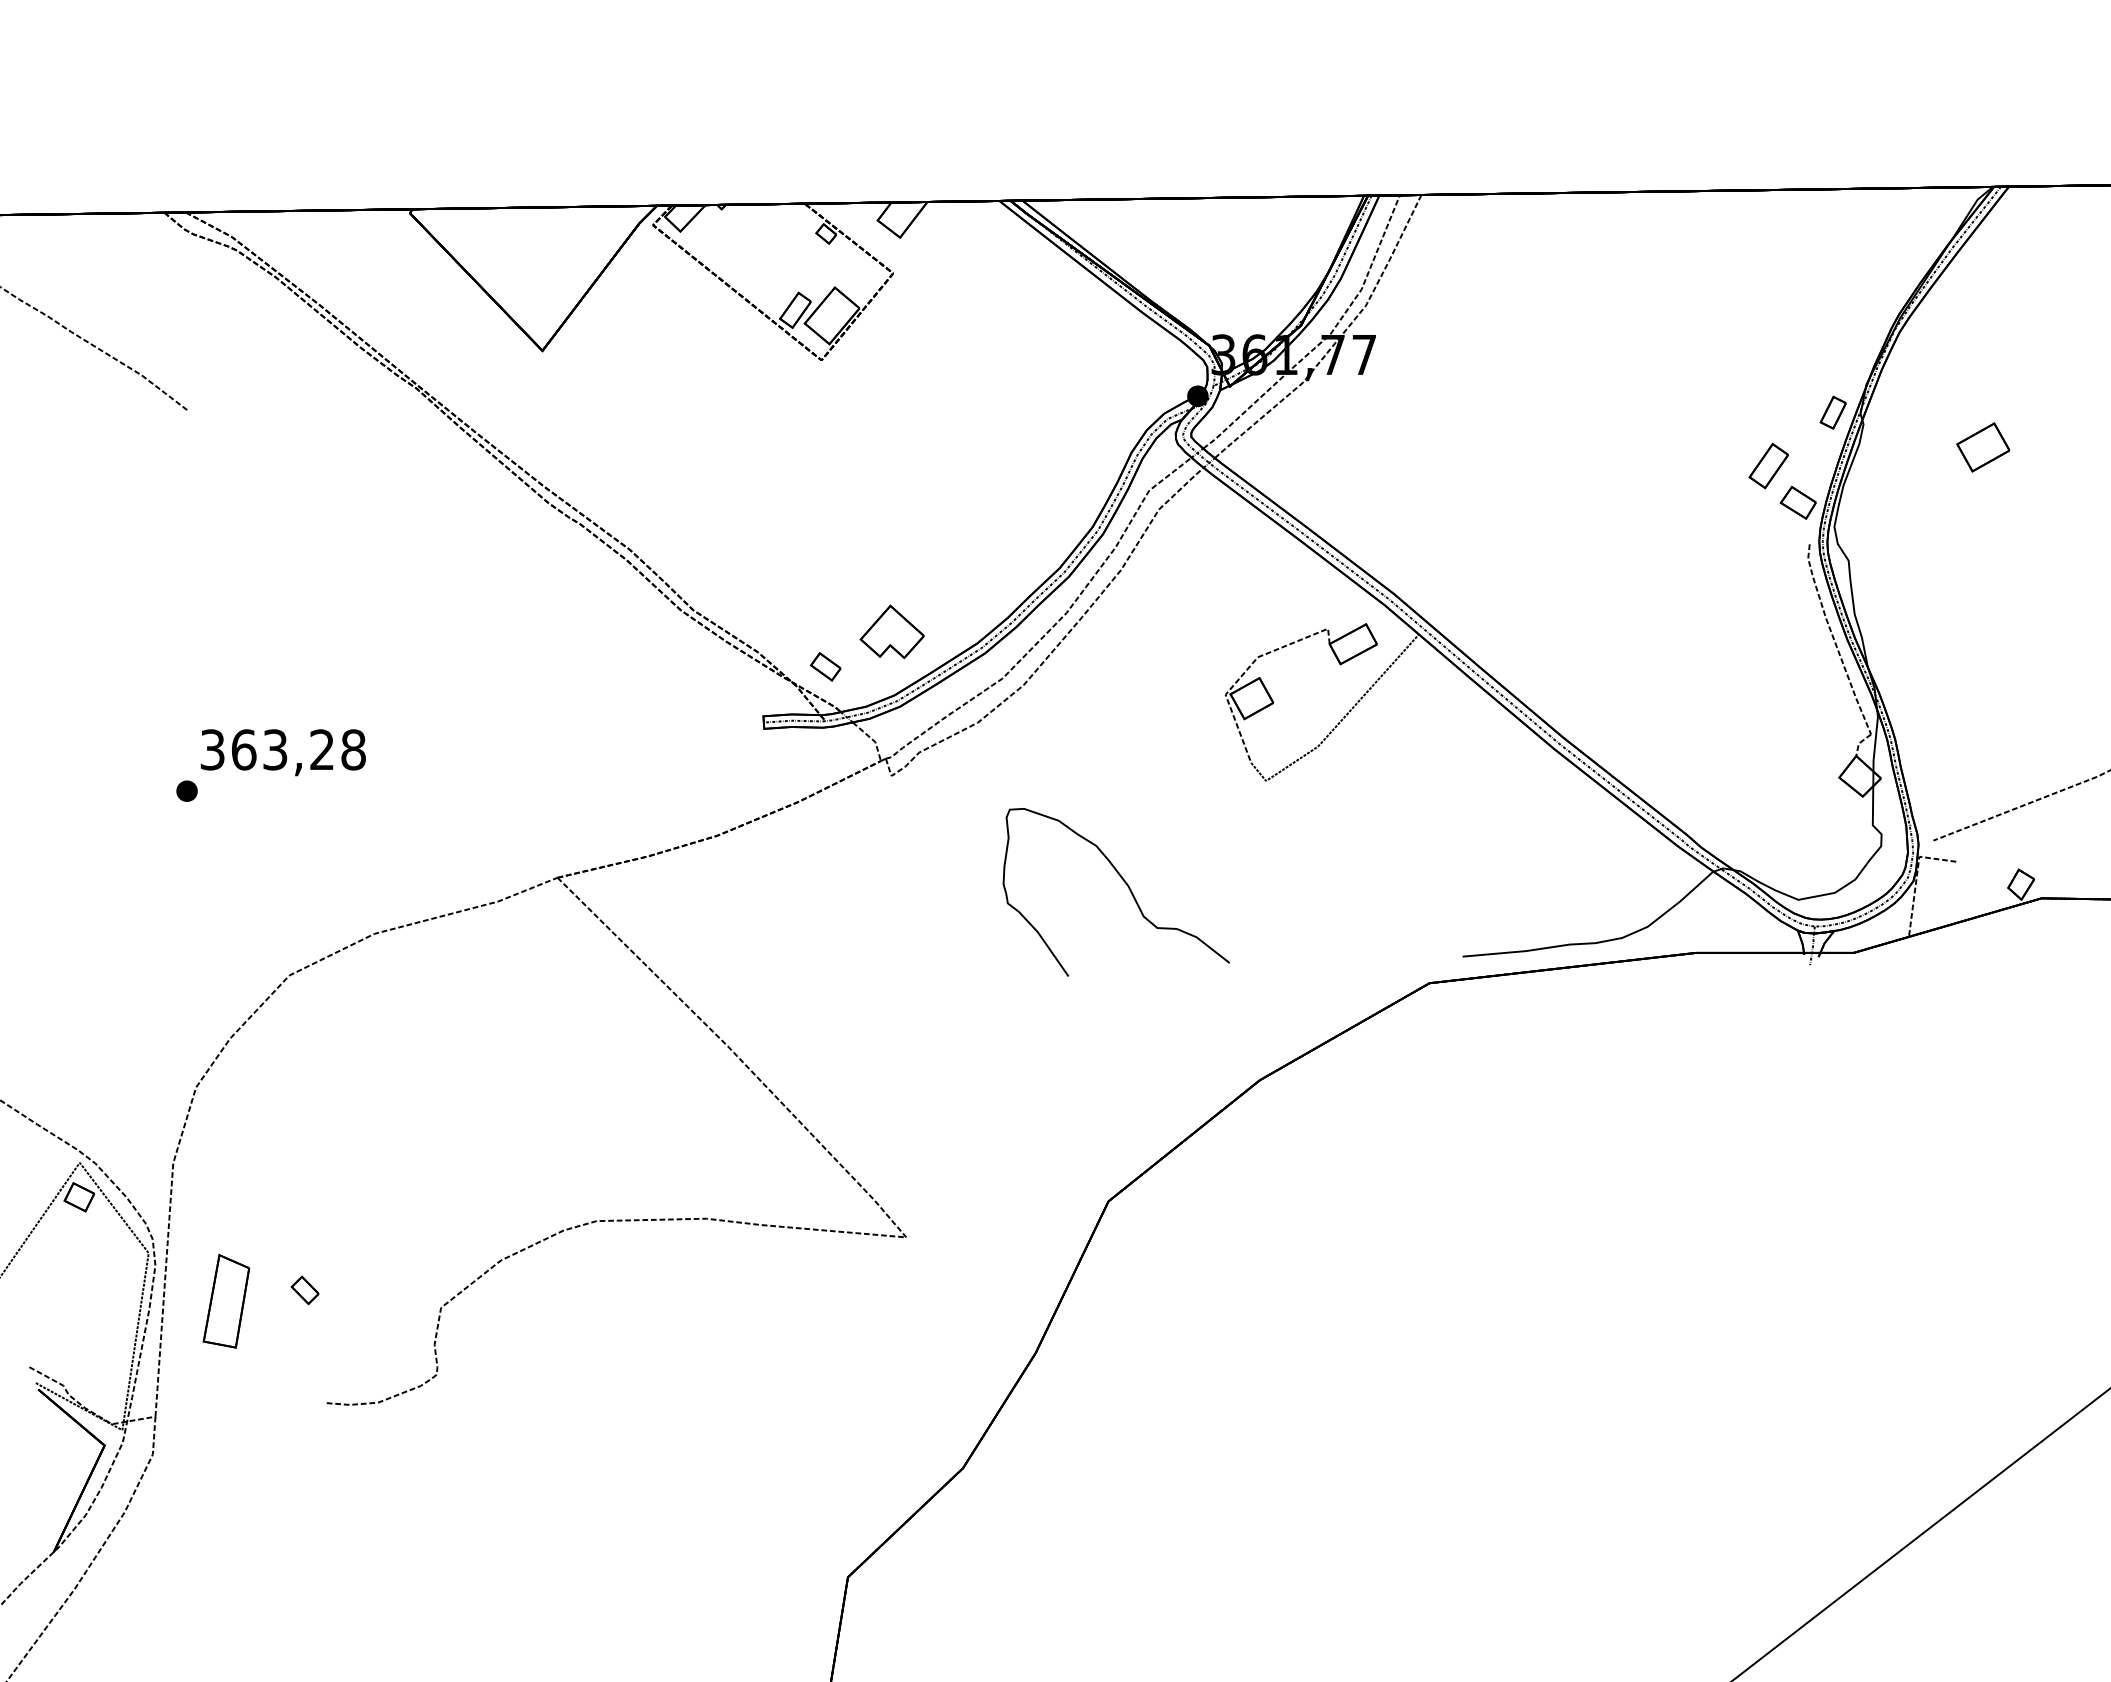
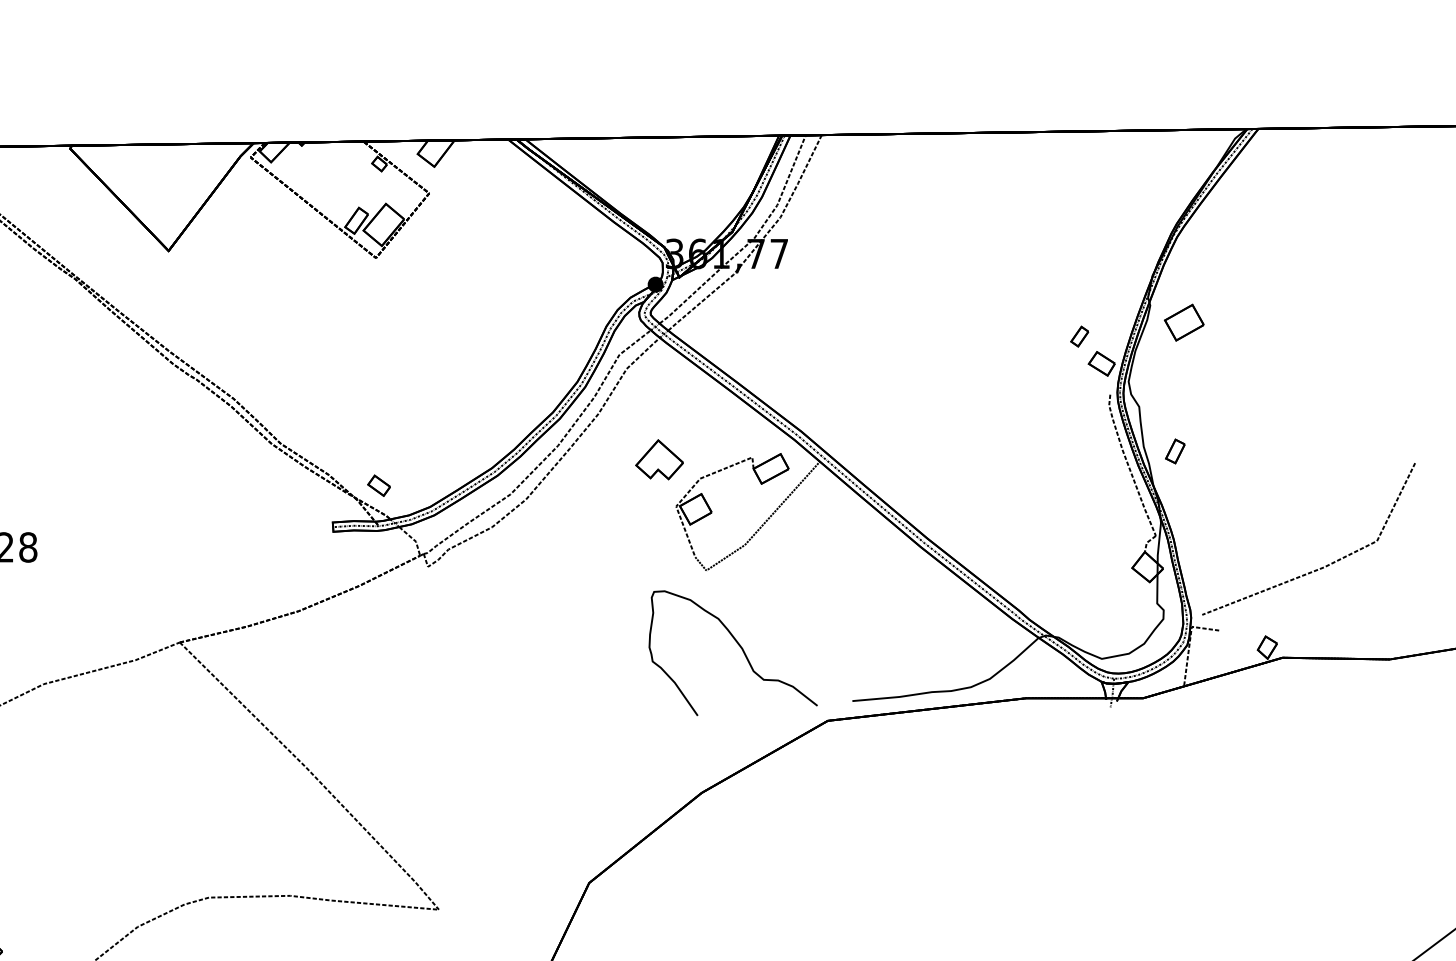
part: (1832, 412) -> (1174, 451), moved
part: (1983, 447) -> (1184, 322), moved
part: (1768, 466) -> (1079, 336), size x0.6
part: (891, 631) -> (659, 459), moved
curve: (1126, 885) -> (740, 648), moved

